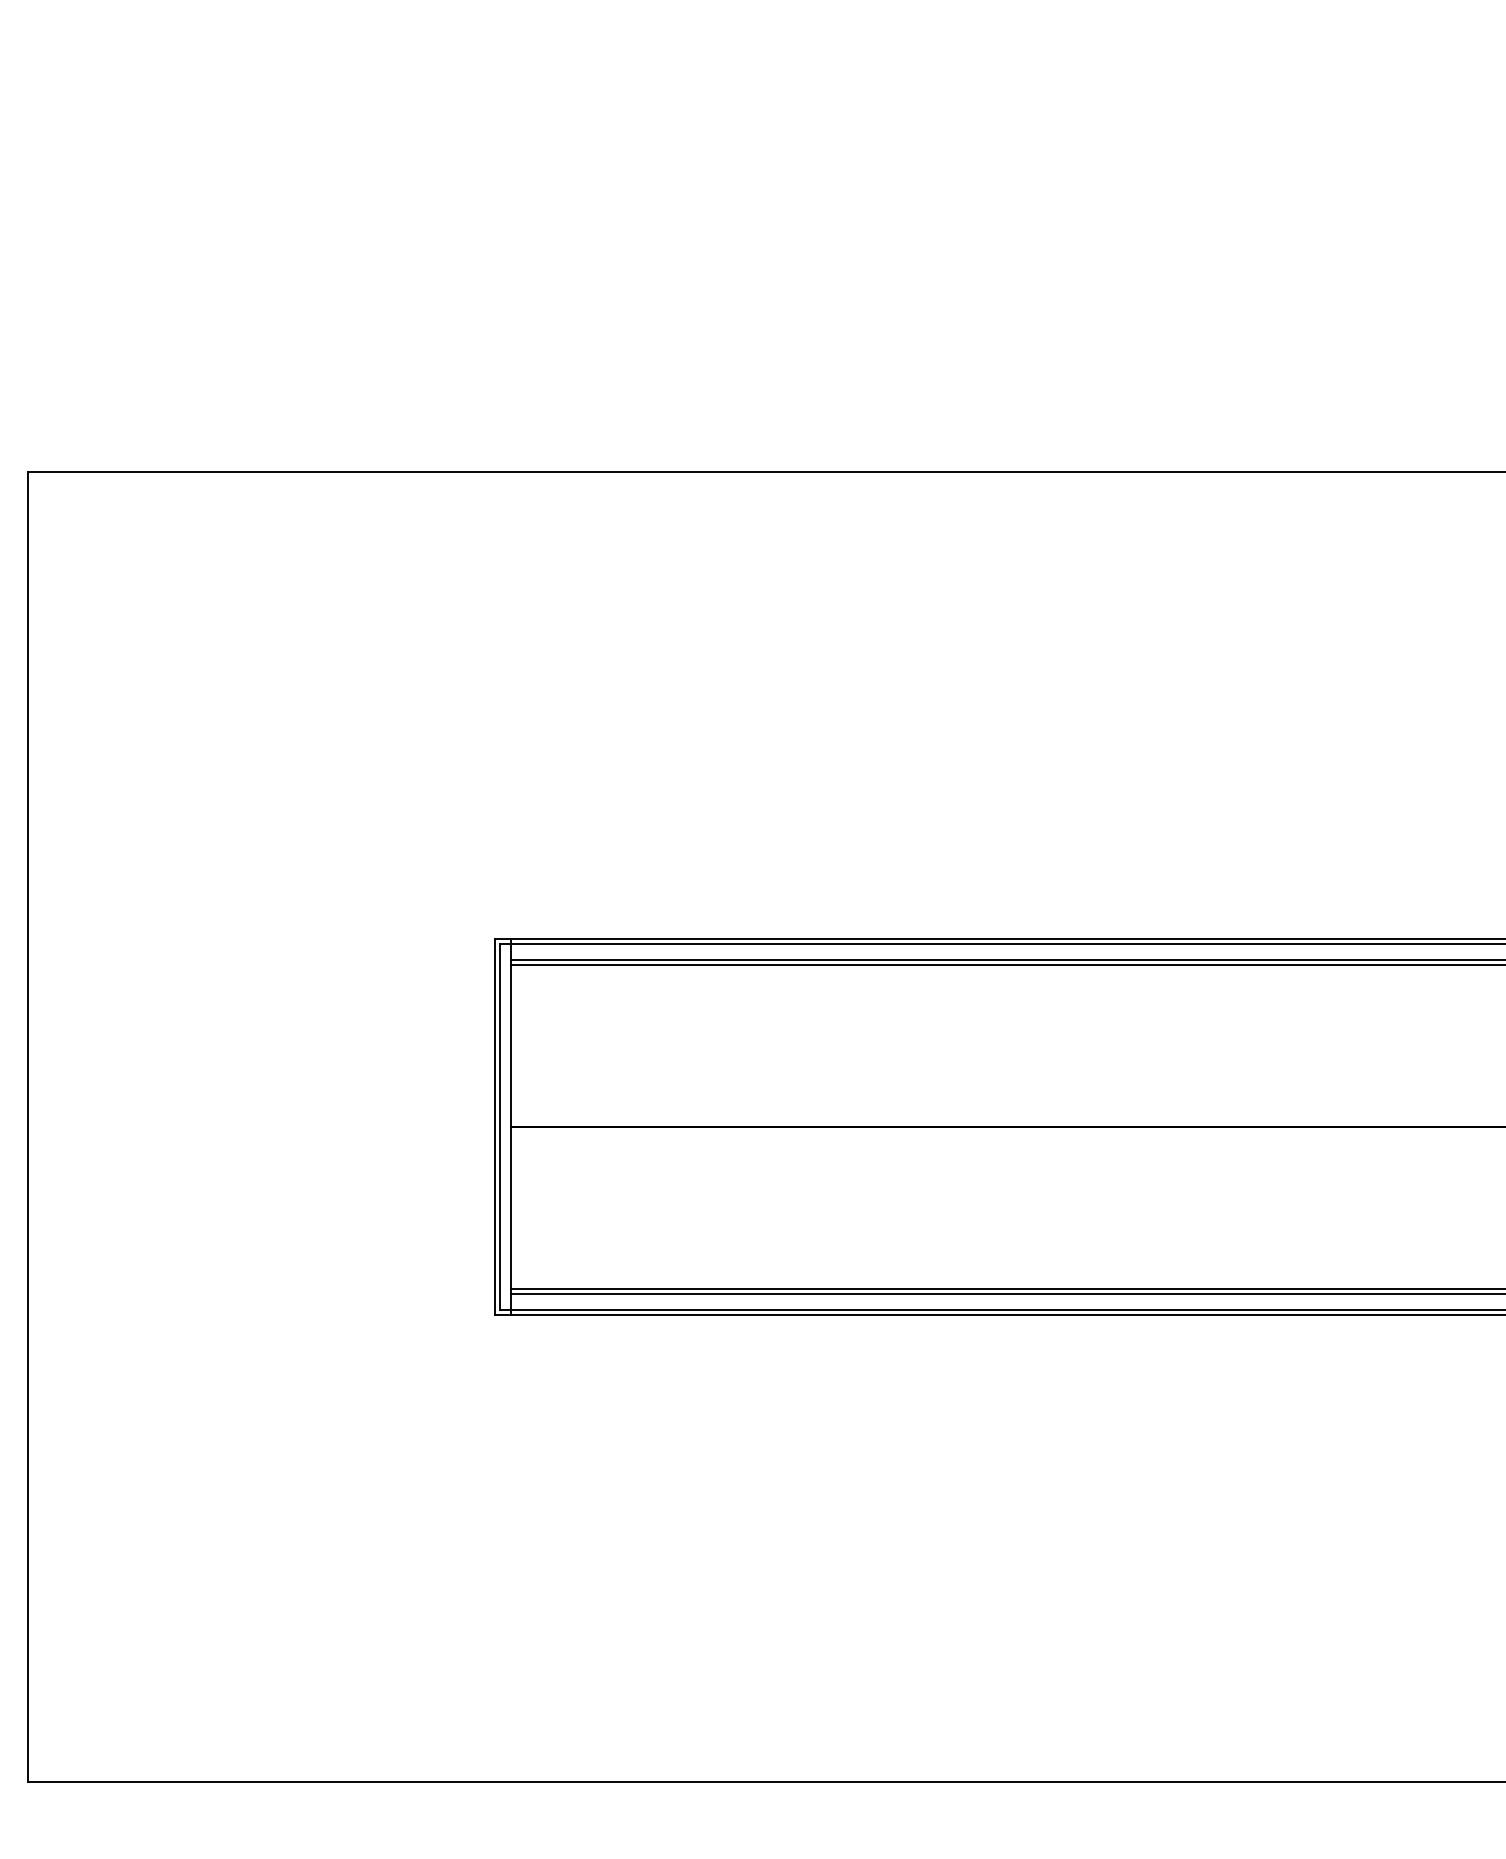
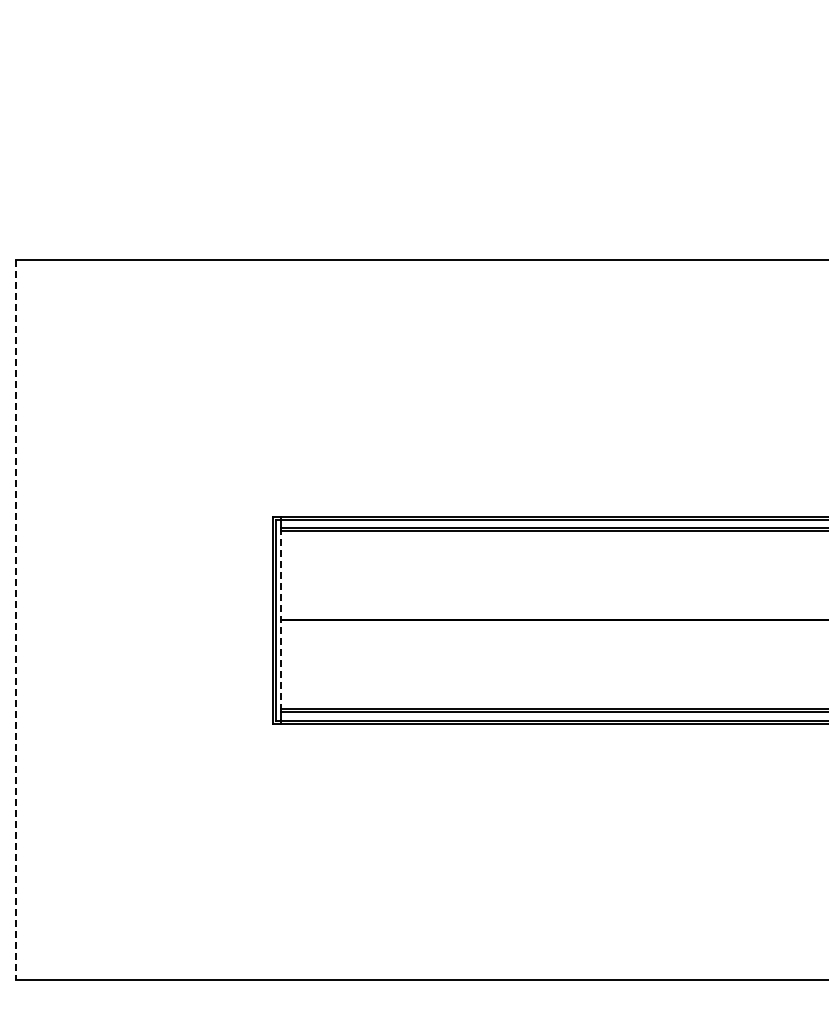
line: (28, 1127) -> (15, 620), solid -> dashed
line: (511, 1127) -> (281, 620), solid -> dashed

